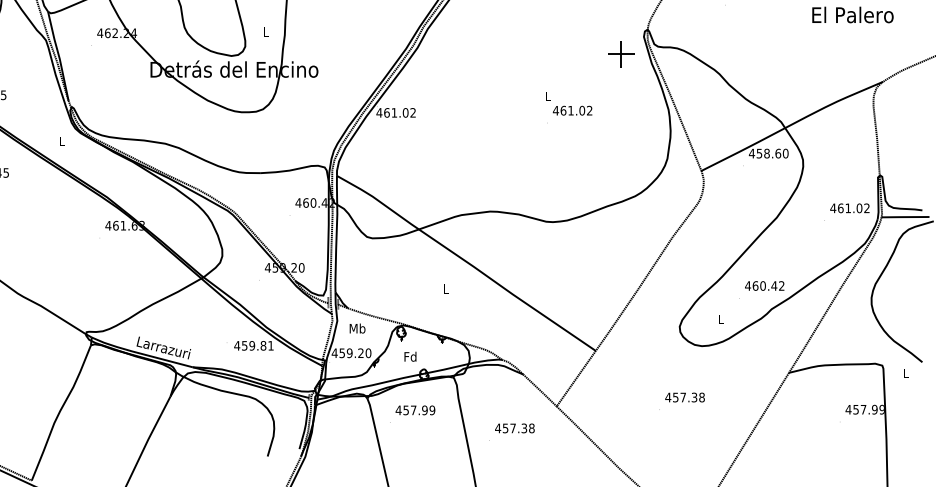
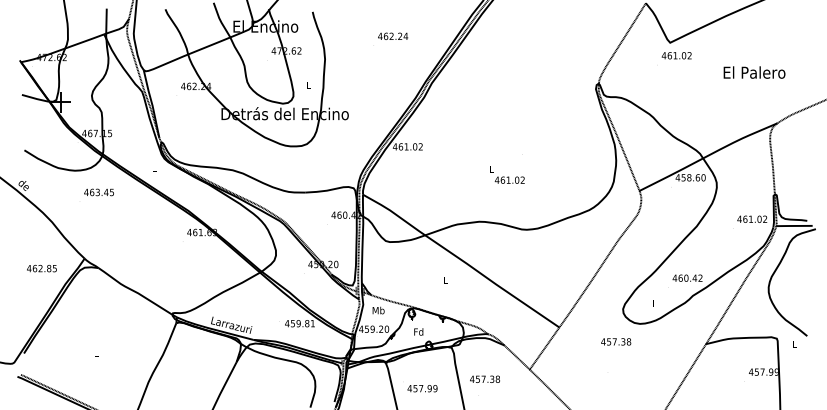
part: (620, 54) -> (578, 102), removed
text: (569, 103) -> (507, 174), moved
text: (685, 397) -> (616, 341), moved
text: (415, 410) -> (422, 388), moved
text: (514, 427) -> (484, 378), moved

